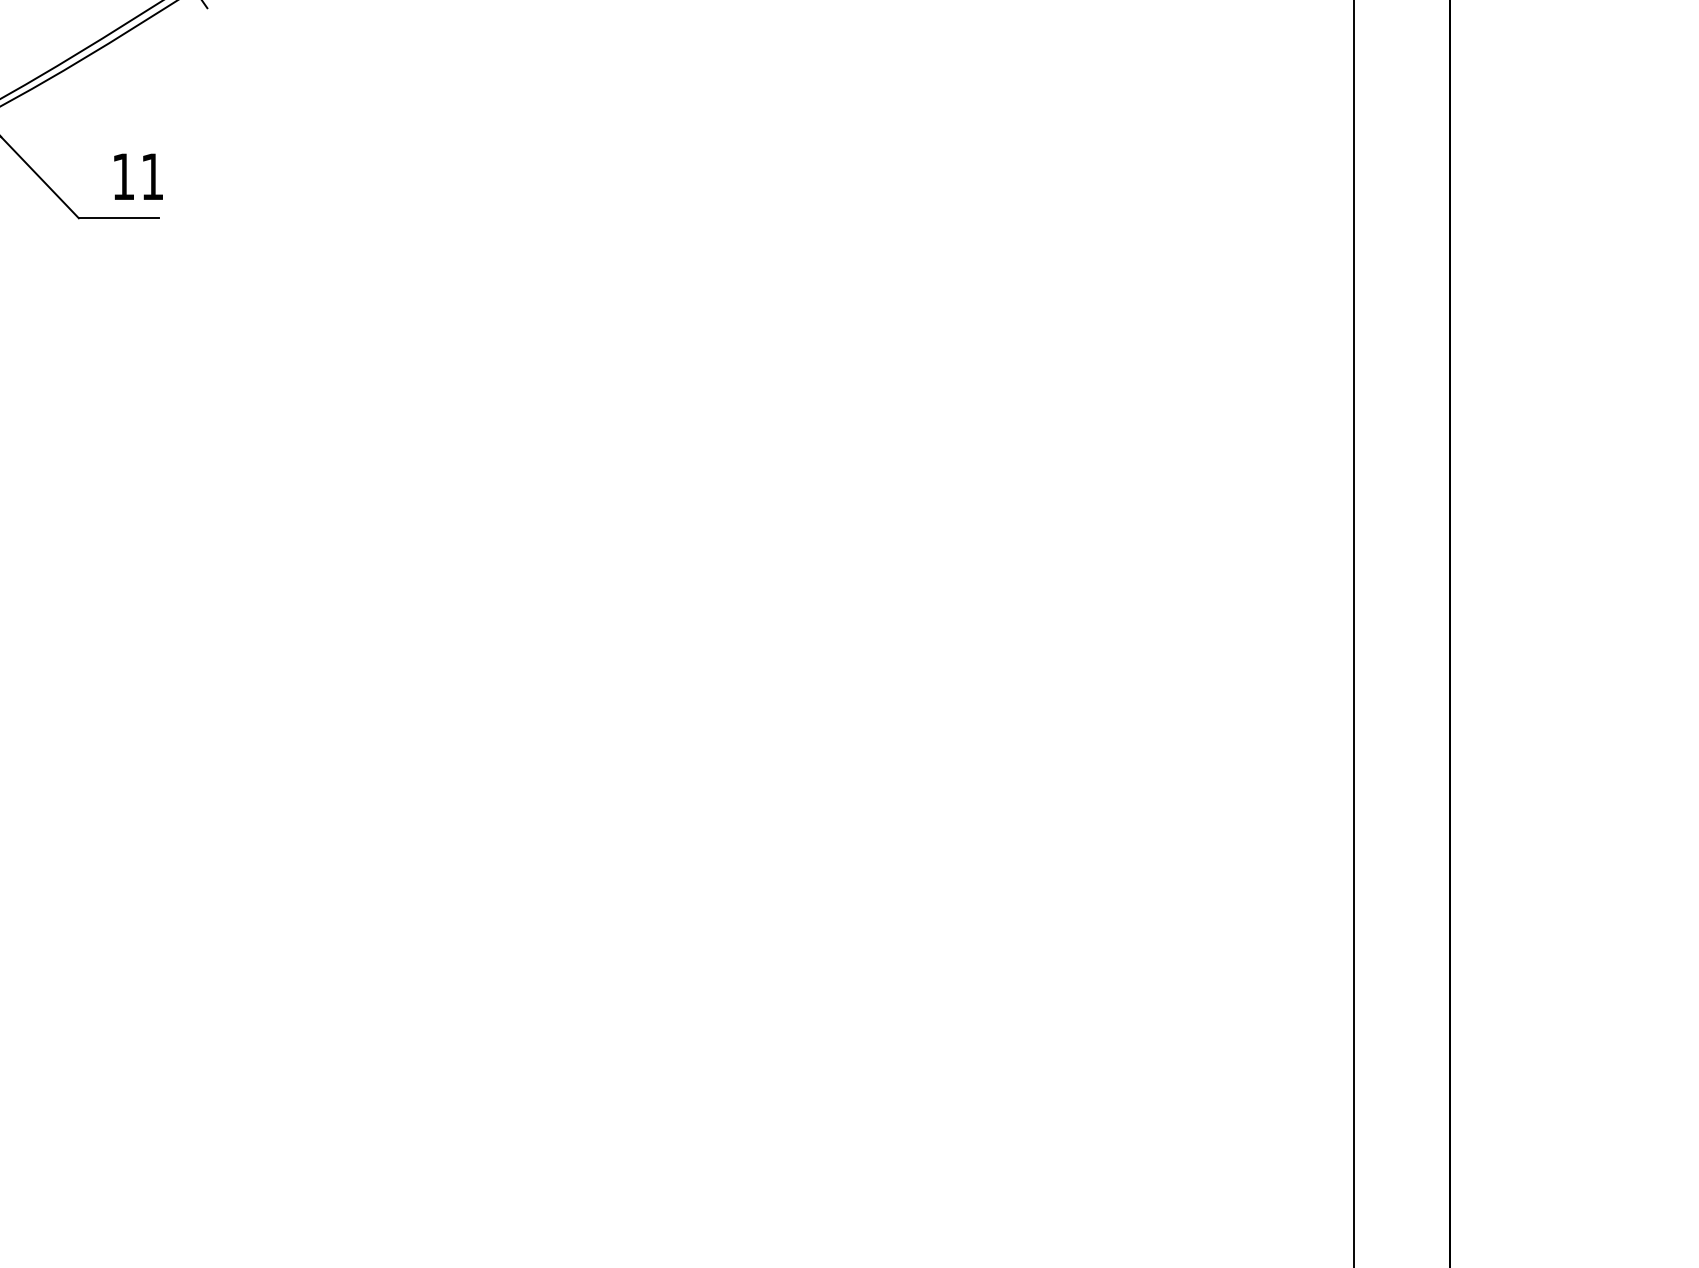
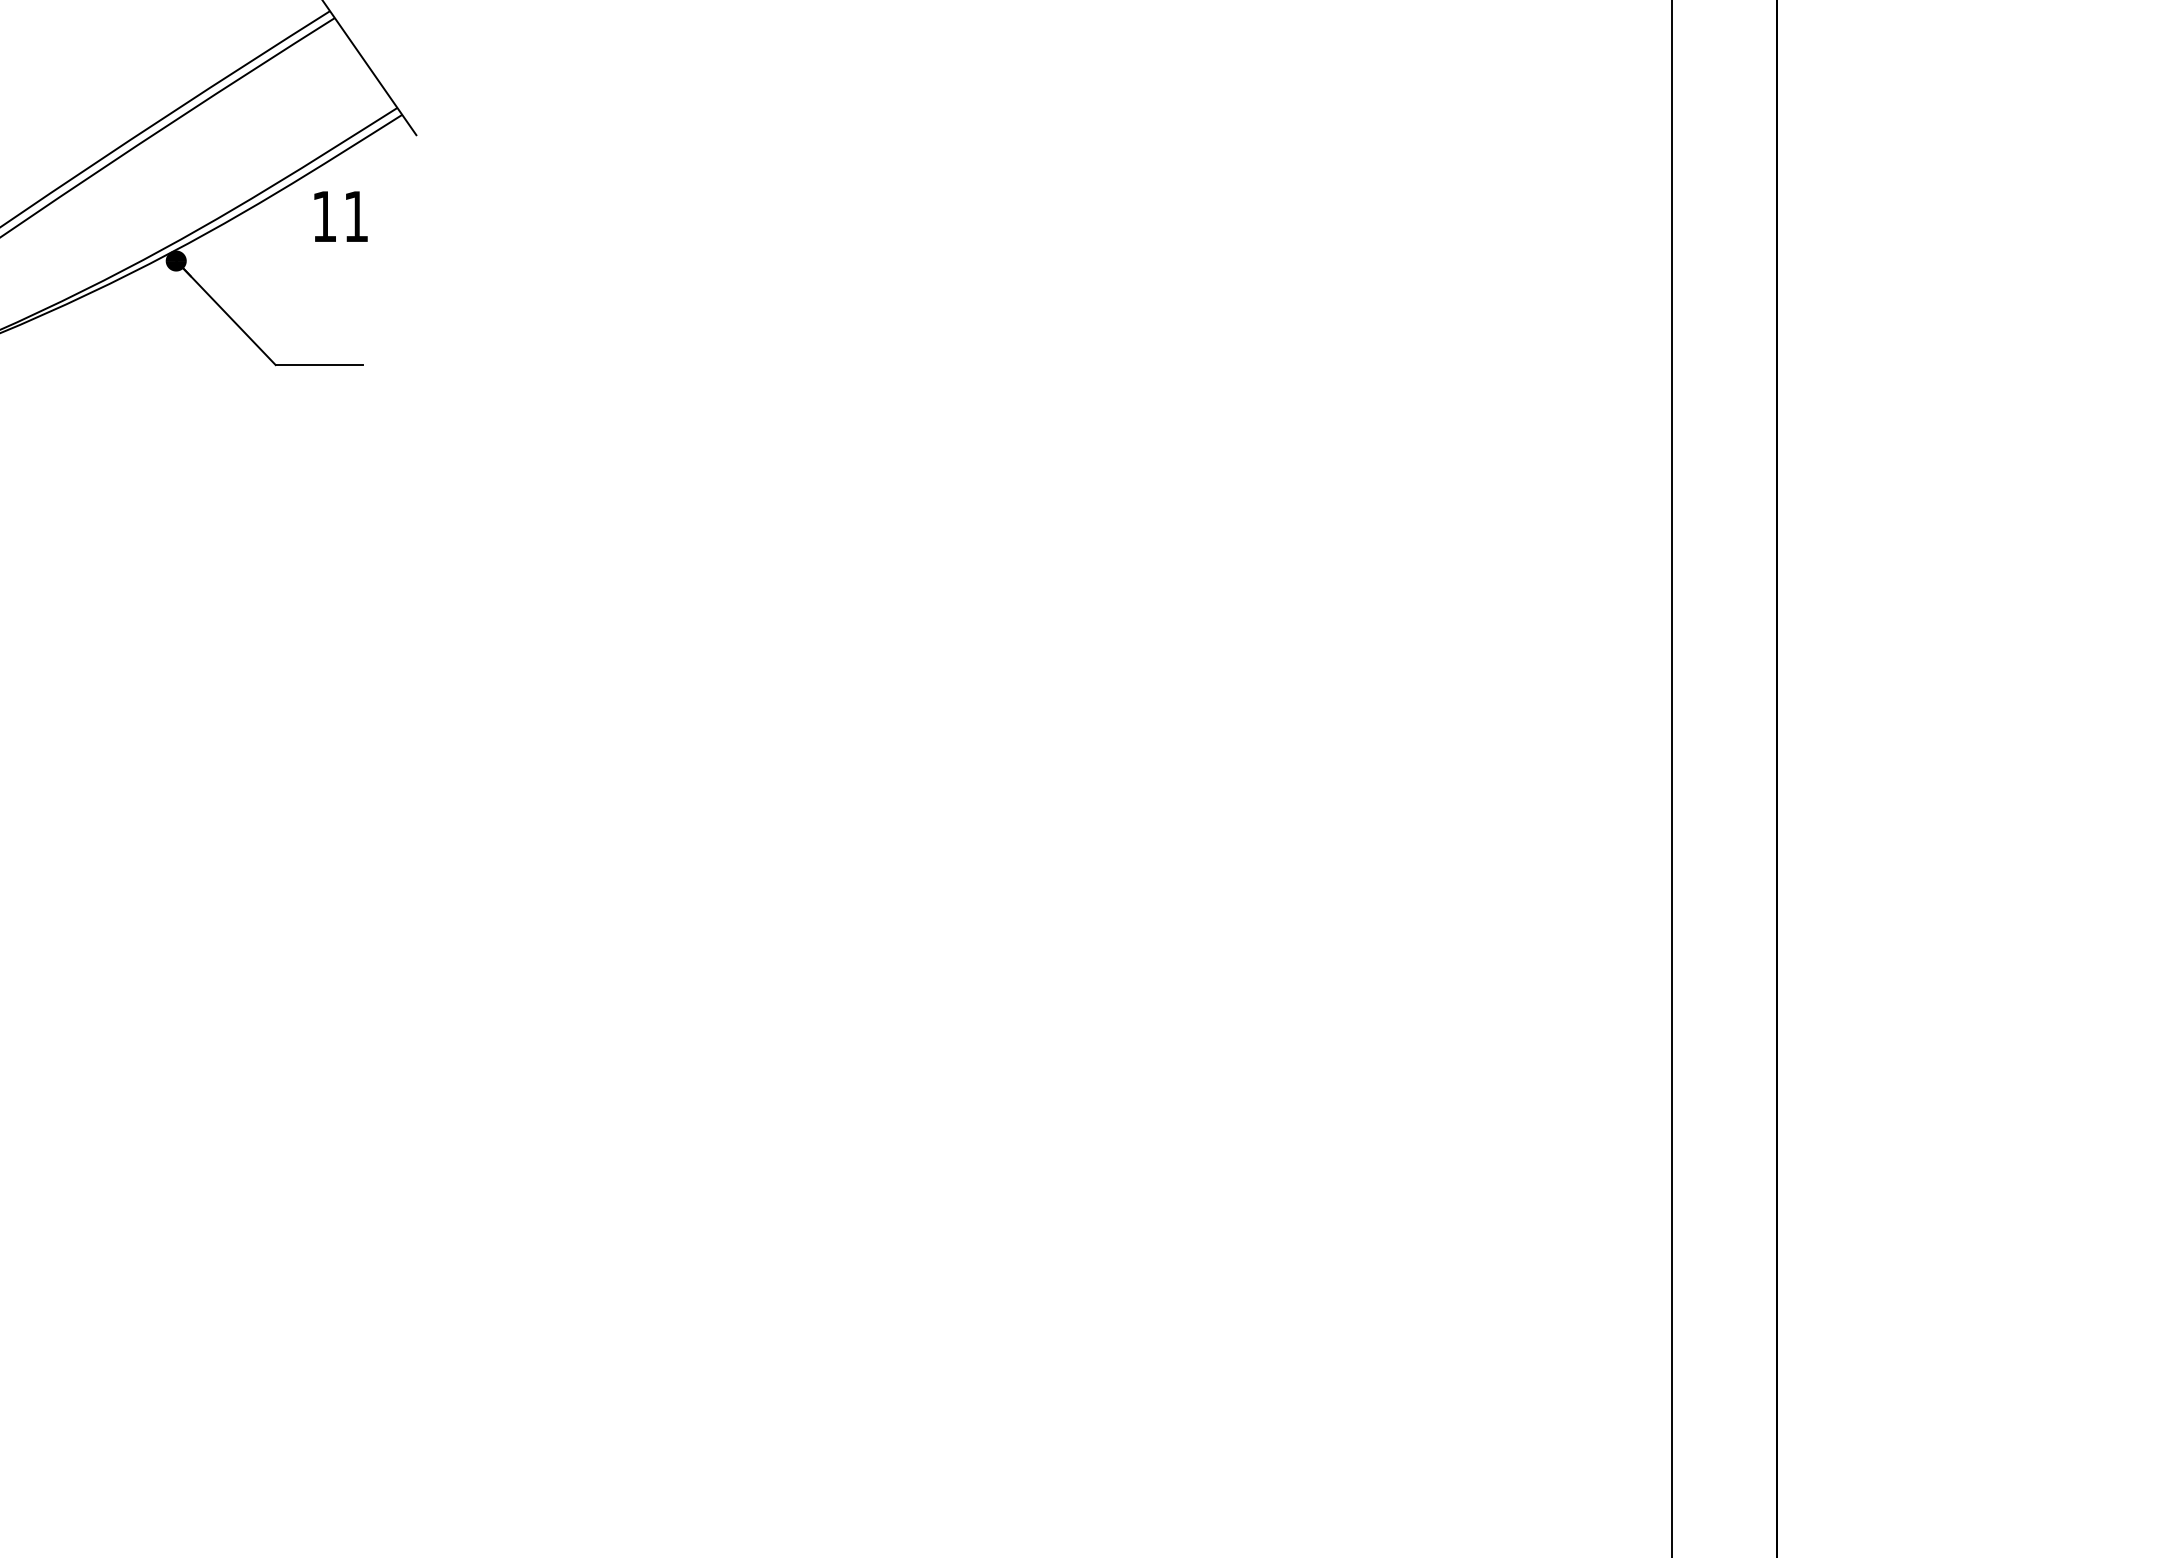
text: (138, 176) -> (340, 216), moved

